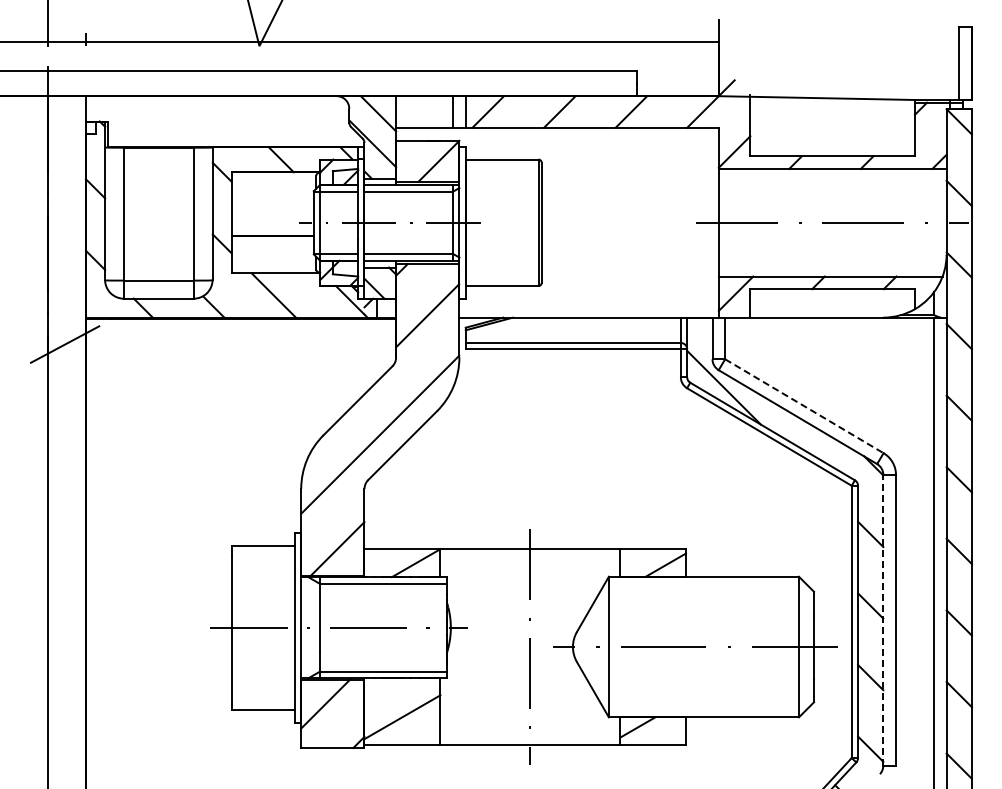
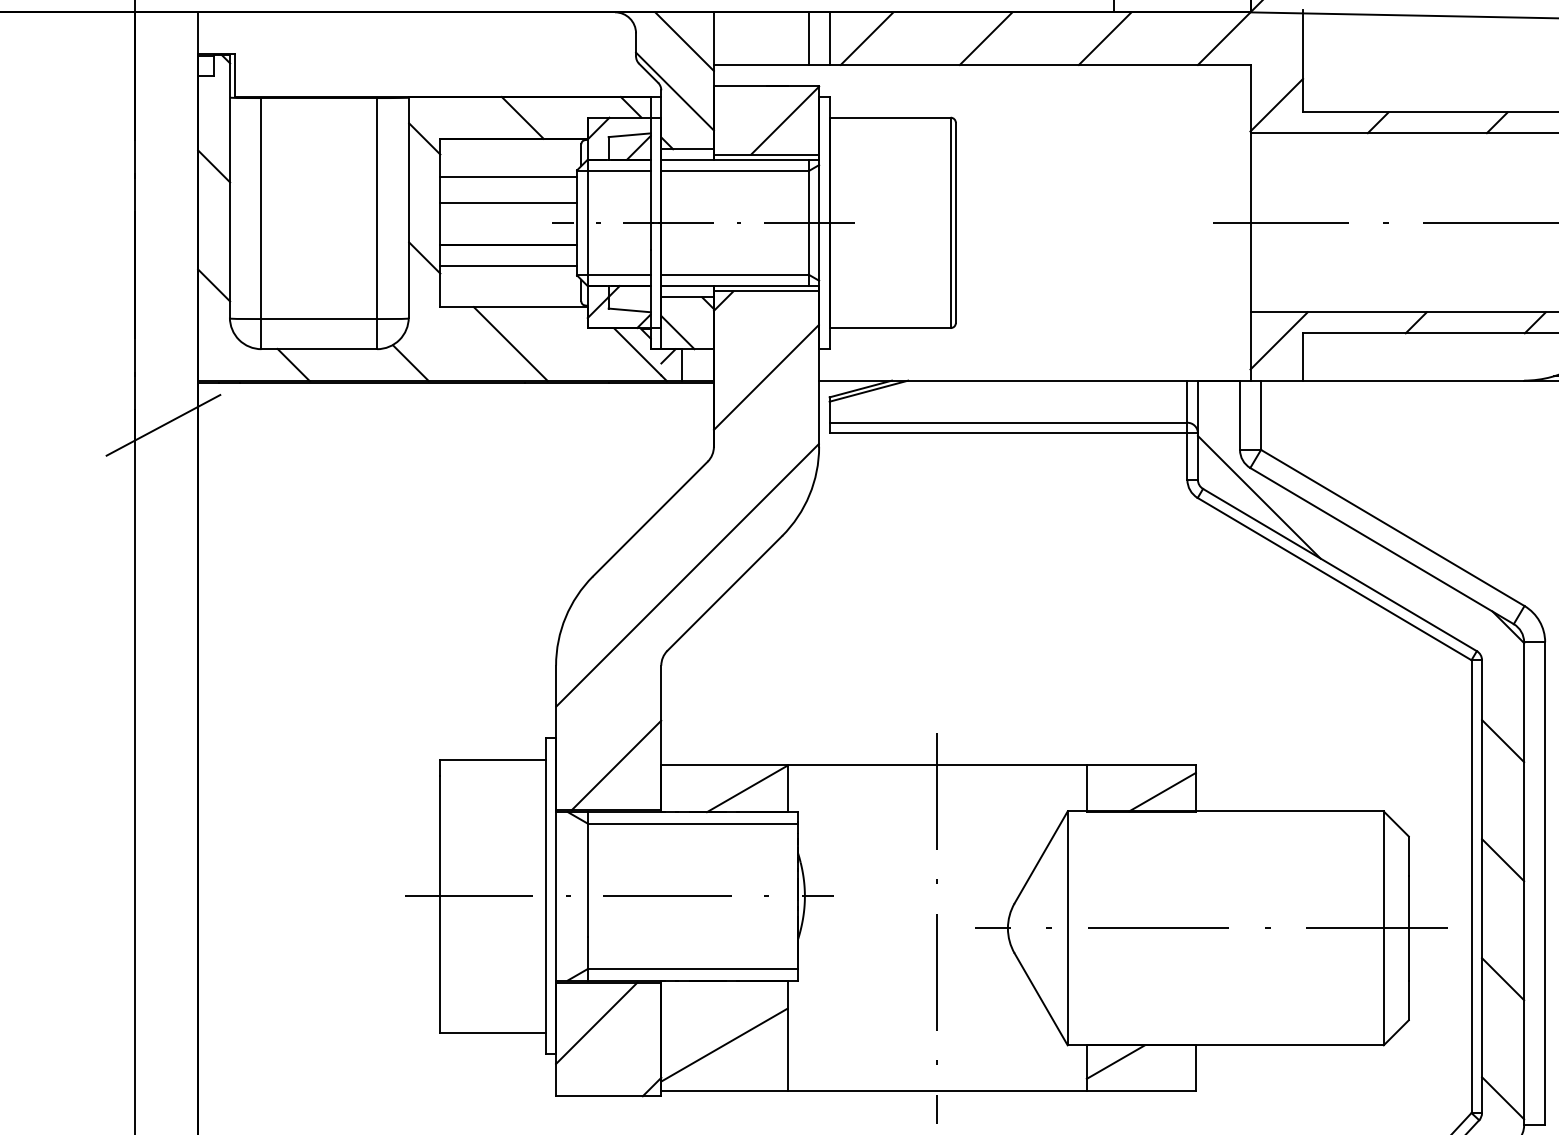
line: (272, 195) -> (508, 177), added
line: (272, 210) -> (508, 202), added
line: (272, 248) -> (508, 265), added
line: (804, 406) -> (1392, 528), dashed -> solid
line: (883, 619) -> (1524, 882), dashed -> solid

